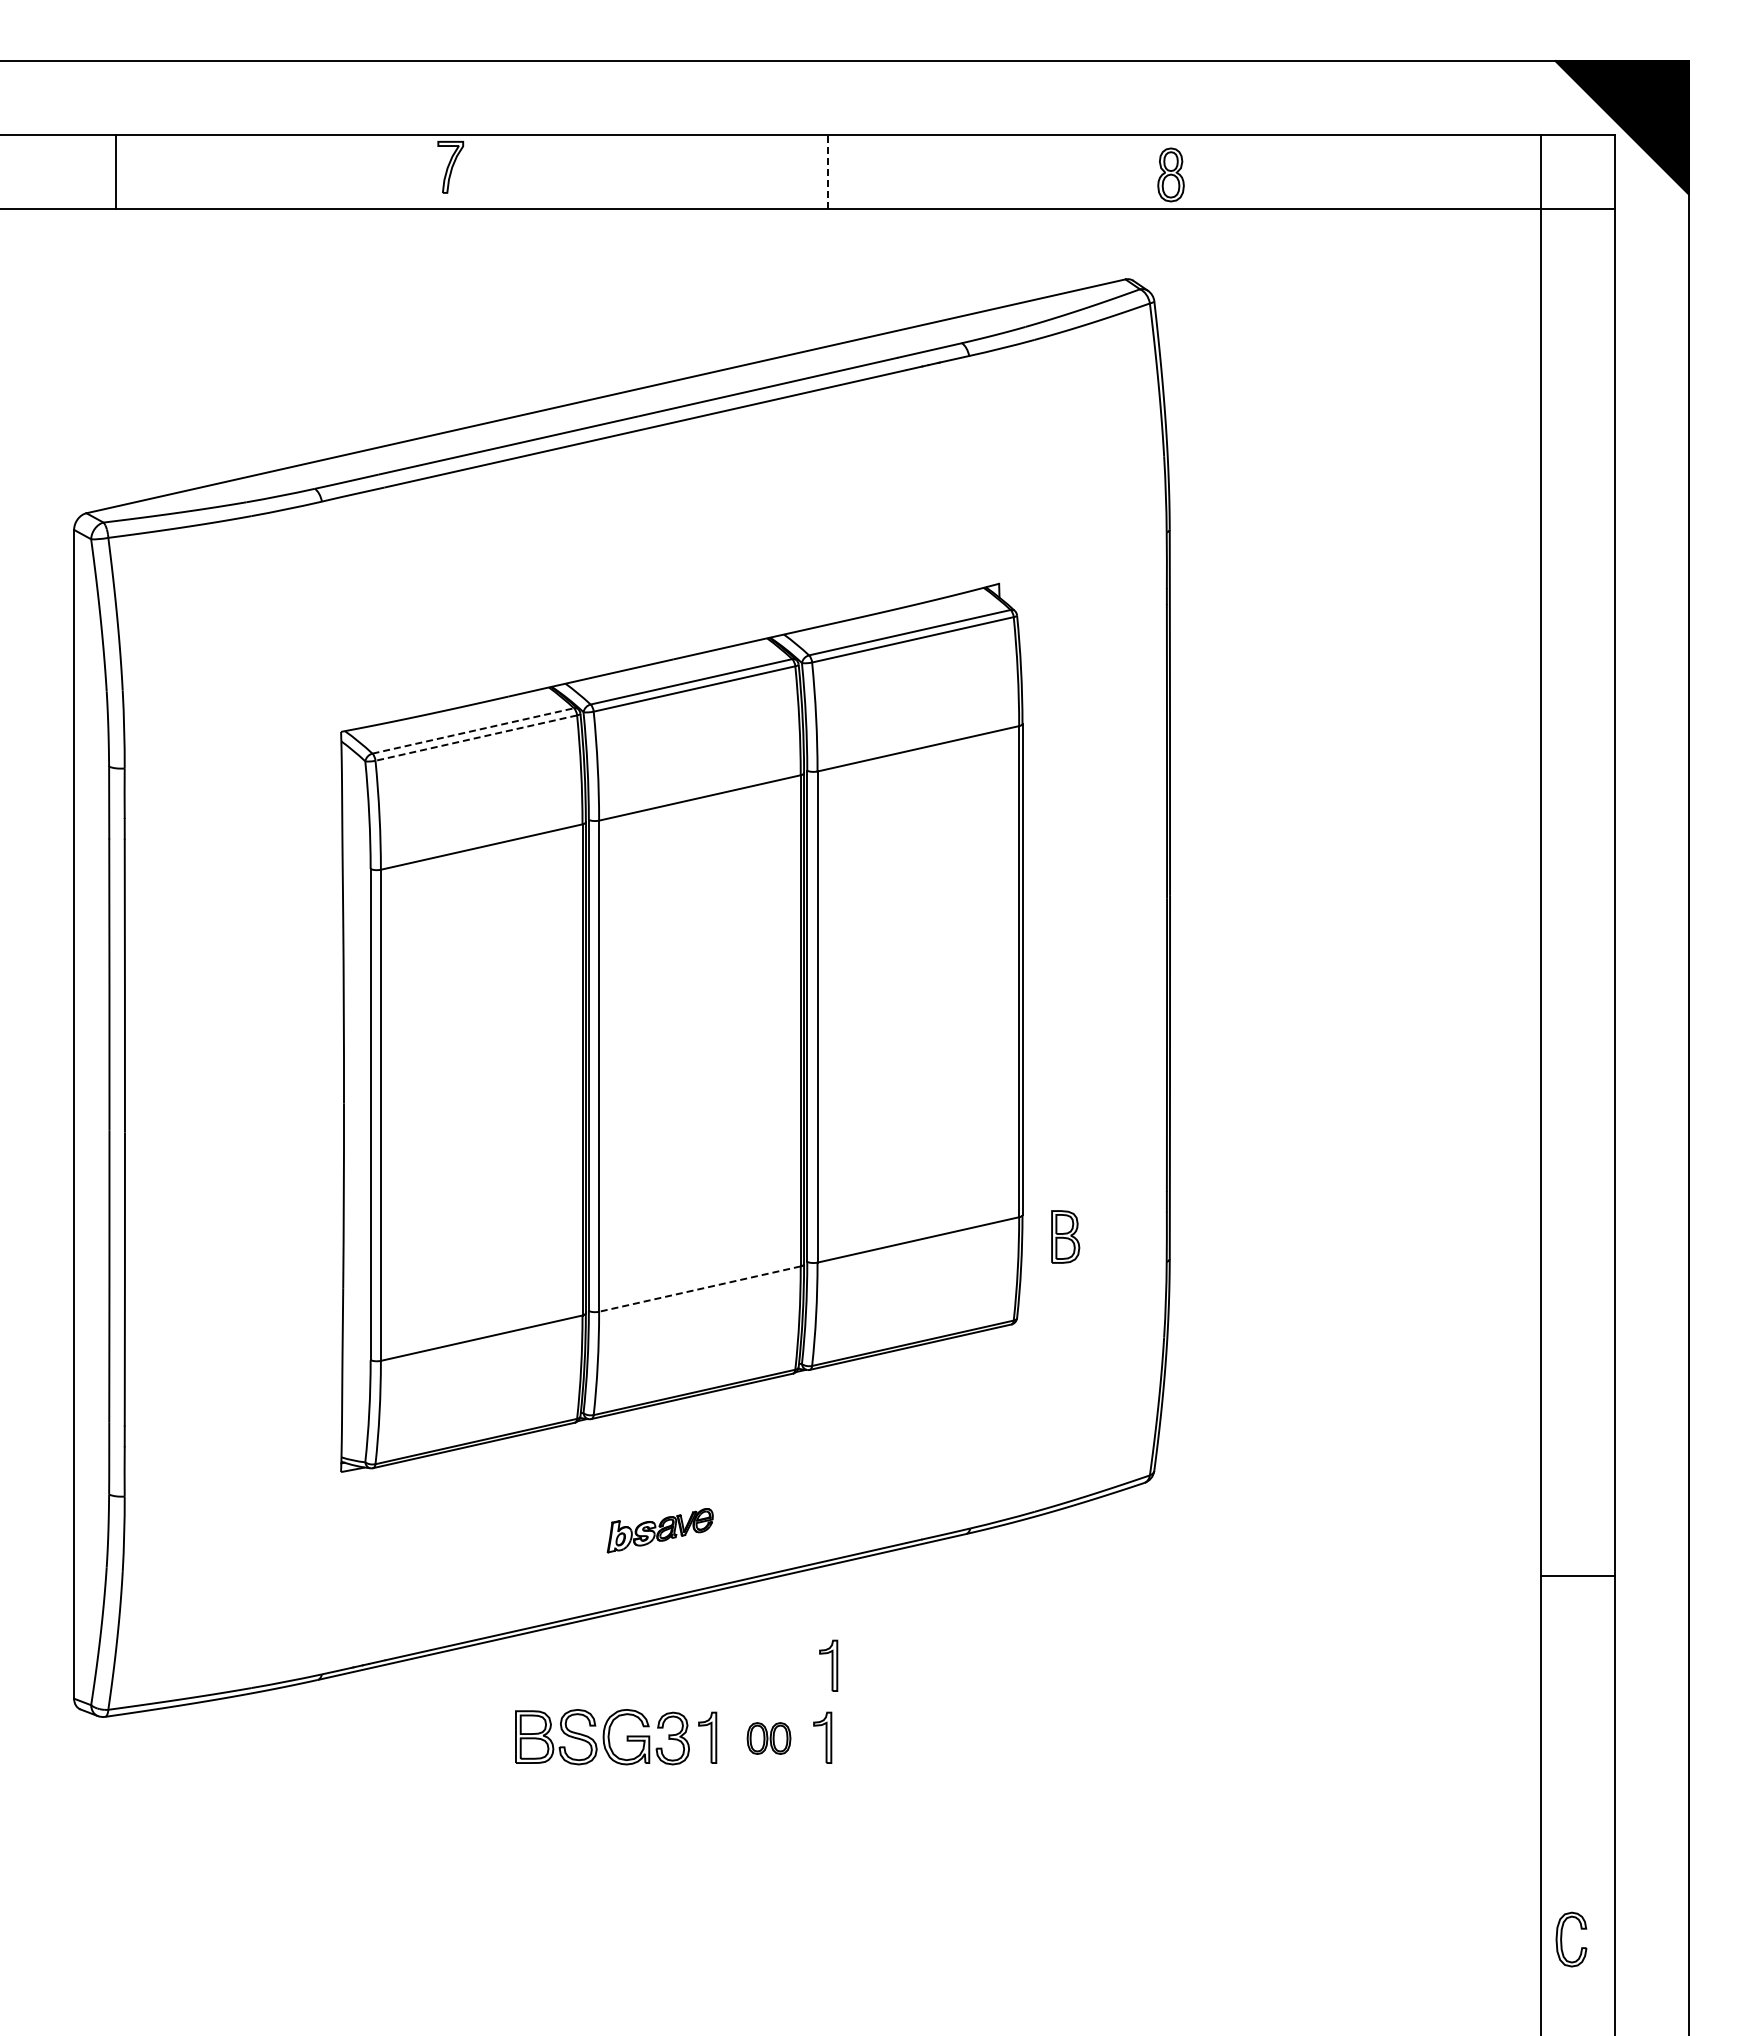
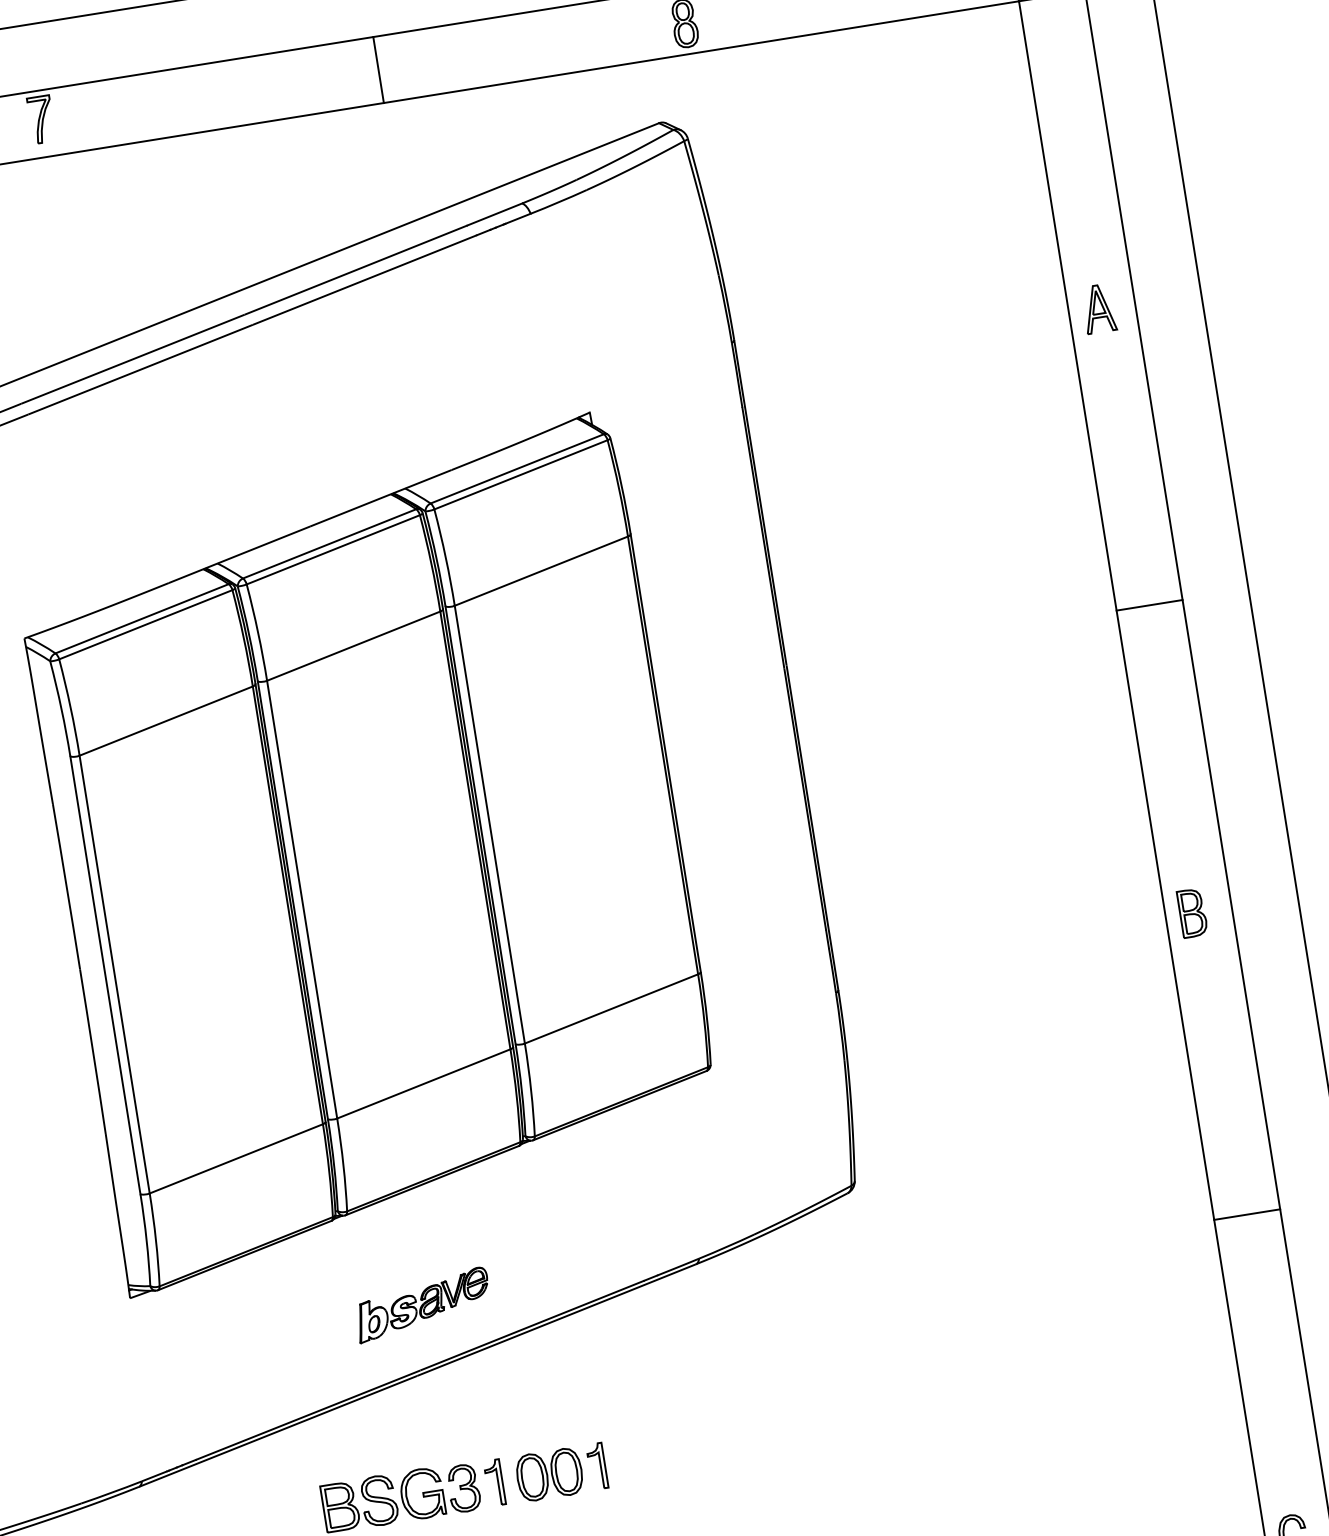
line: (828, 171) -> (378, 69), dashed -> solid
part: (1573, 559) -> (1098, 308), added
line: (473, 730) -> (142, 618), dashed -> solid
line: (475, 738) -> (145, 625), dashed -> solid
line: (1577, 892) -> (1149, 605), added
part: (1065, 1236) -> (1192, 912), moved
line: (699, 1289) -> (423, 1084), dashed -> solid
part: (660, 1530) -> (423, 1304), size x1.43
part: (828, 1665) -> (592, 1401), removed
part: (768, 1738) -> (549, 1474), size x1.67

